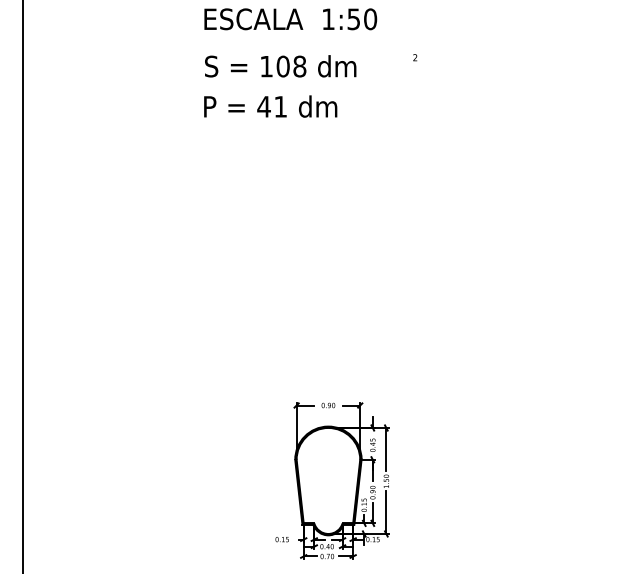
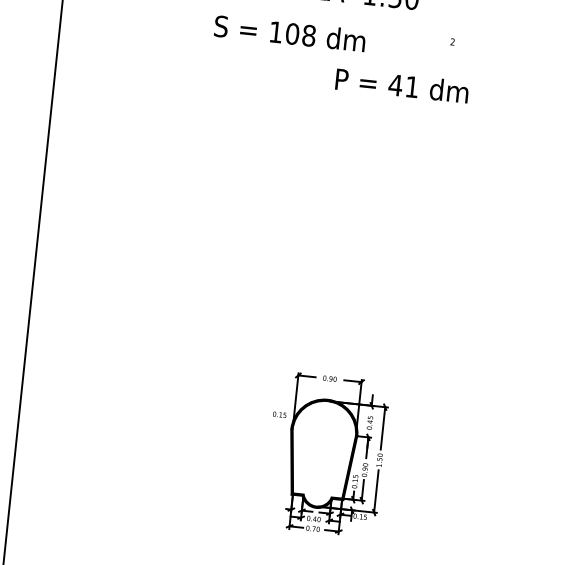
text: (280, 66) -> (289, 33), moved
text: (270, 106) -> (402, 85), moved
text: (281, 539) -> (278, 414), moved

